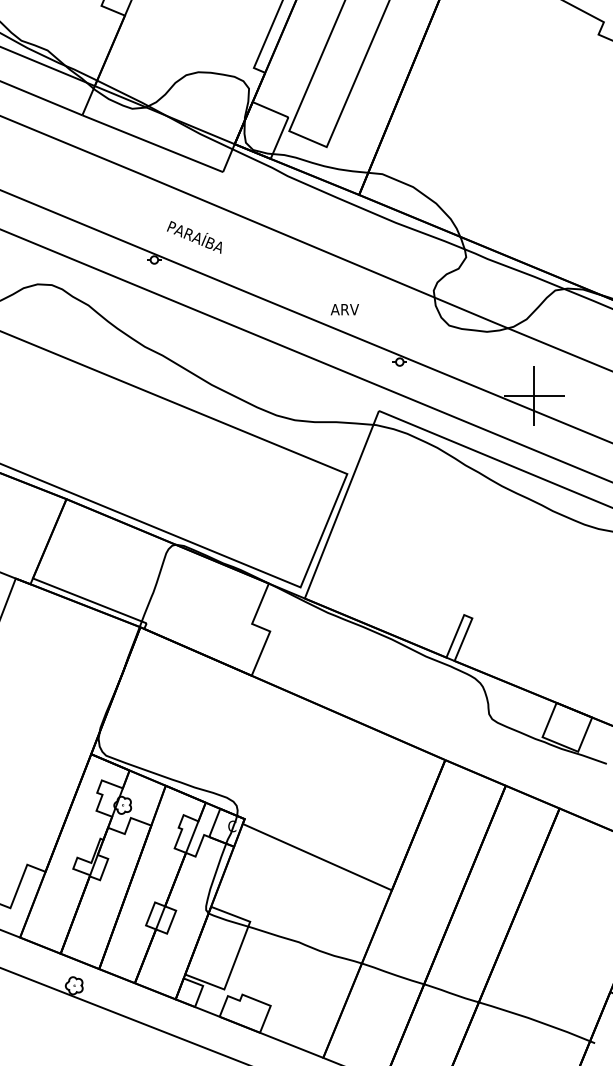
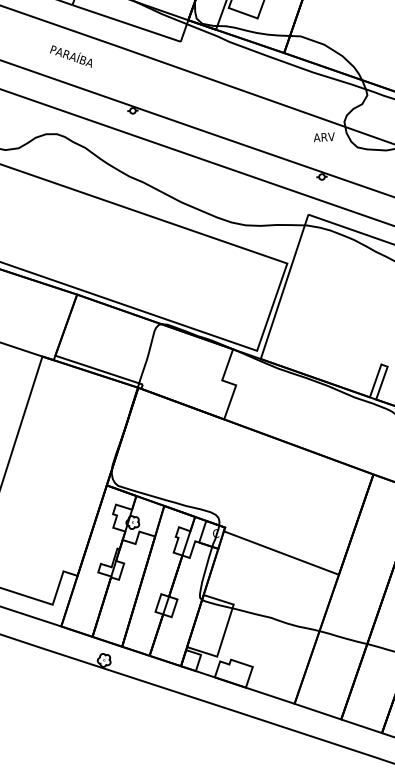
text: (194, 237) -> (70, 56), moved
text: (344, 309) -> (323, 137), moved

